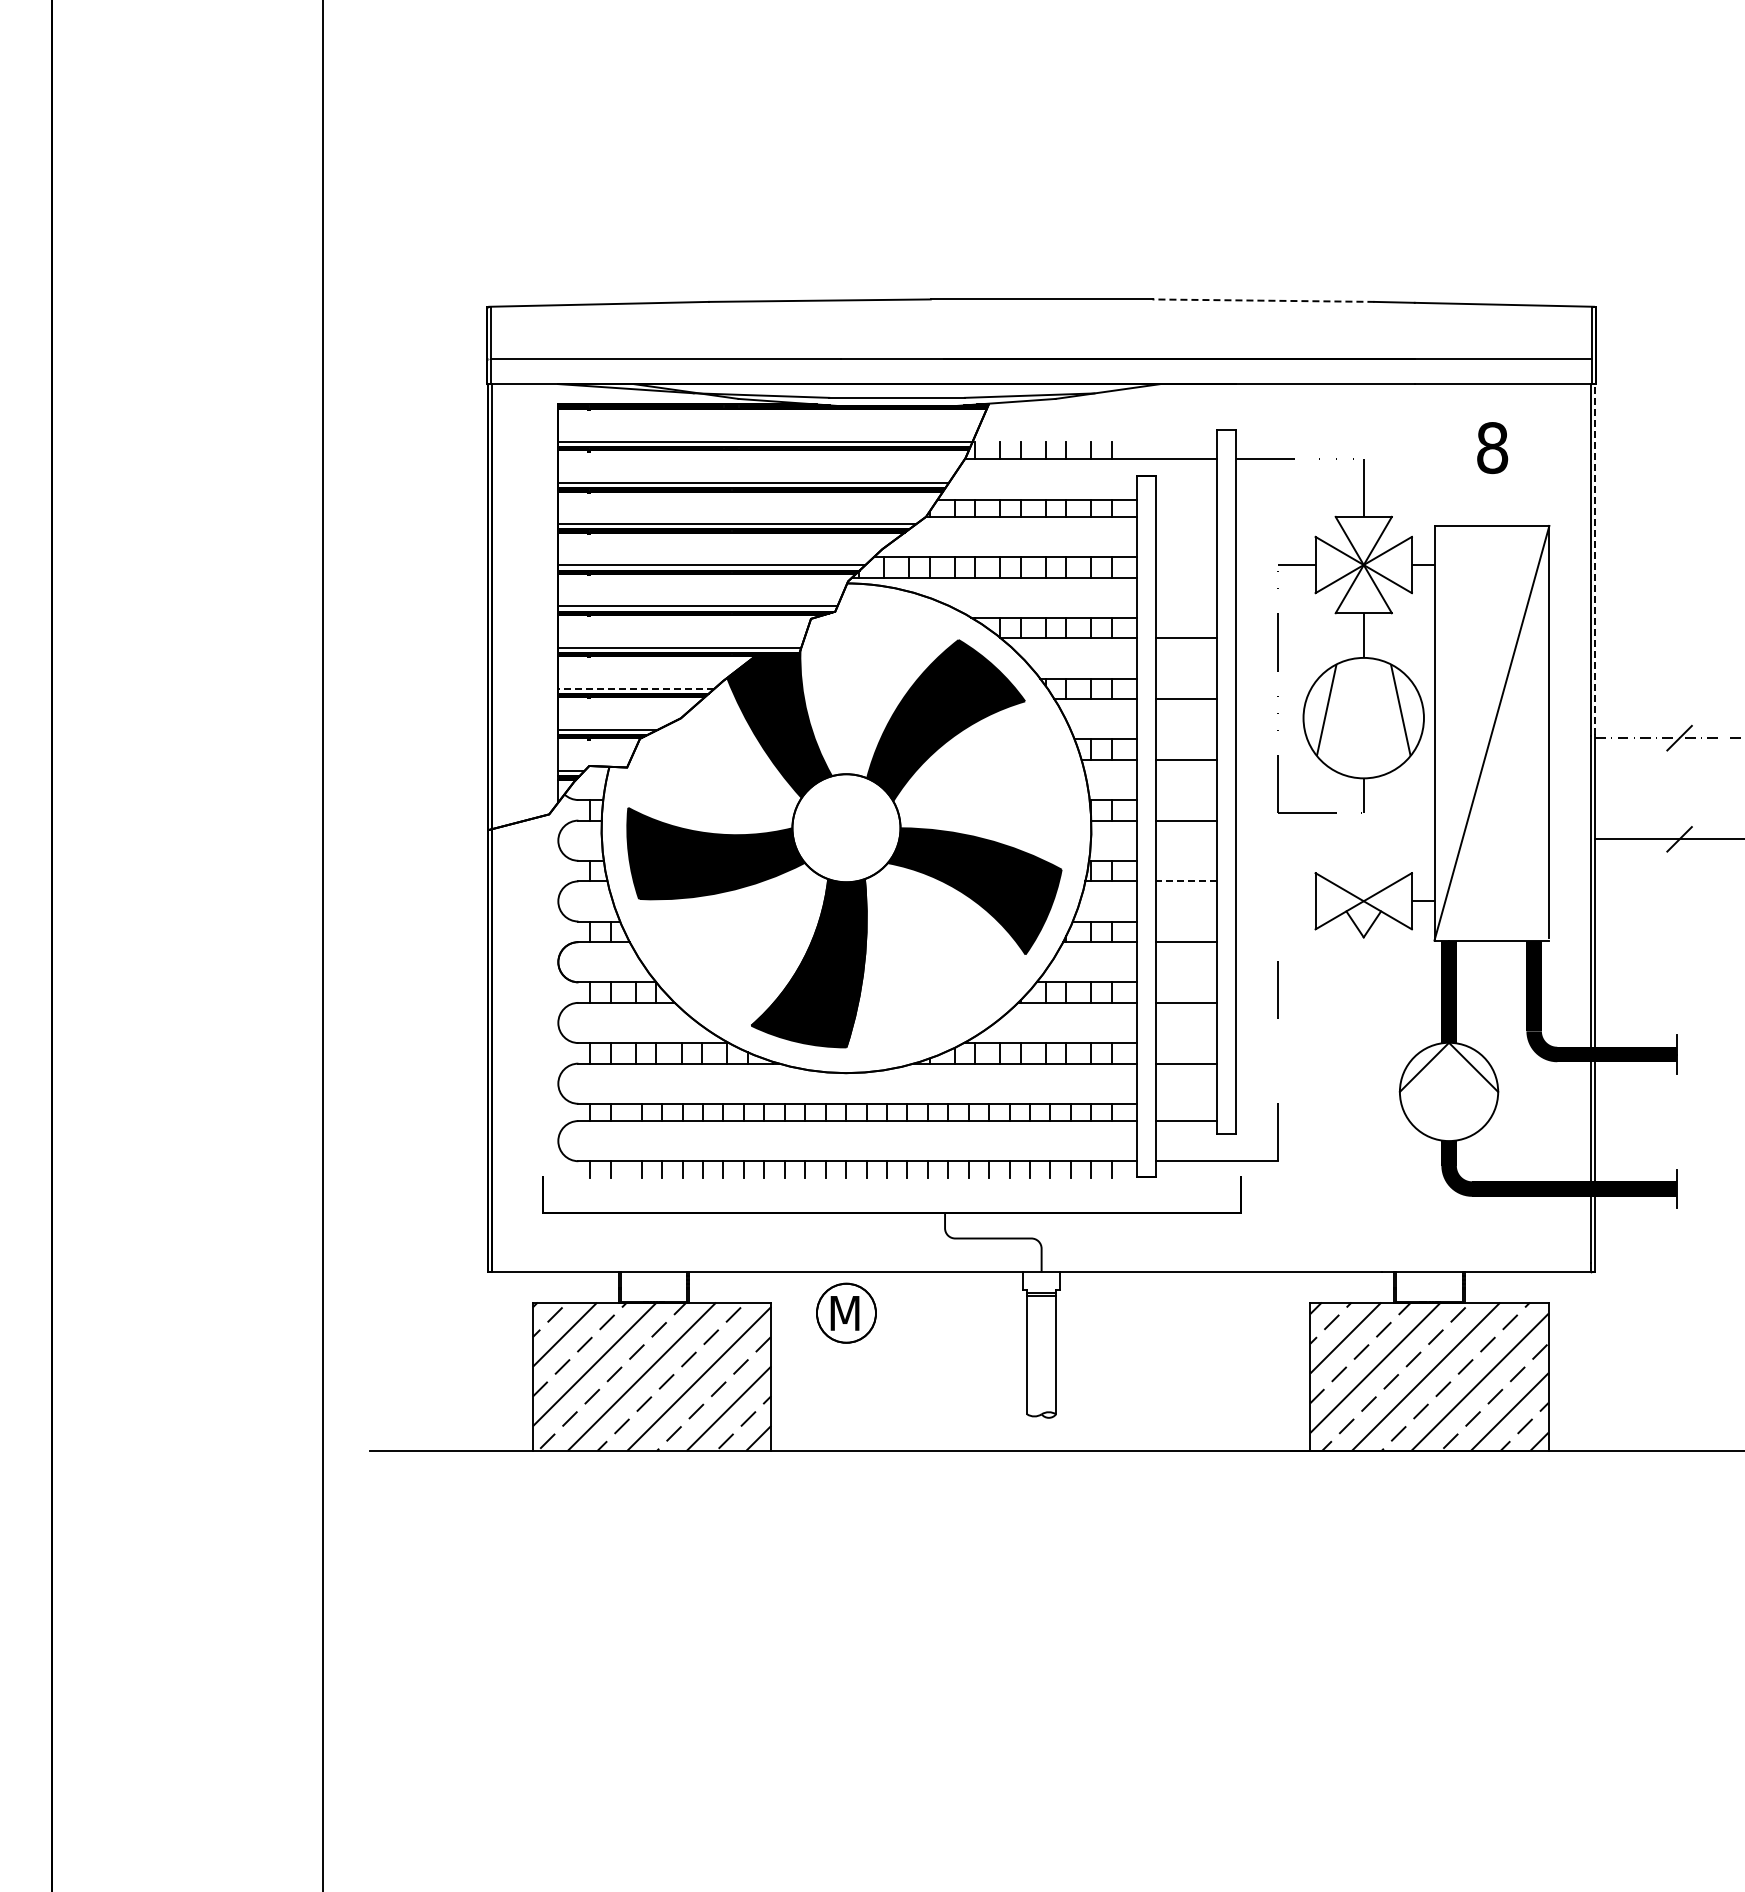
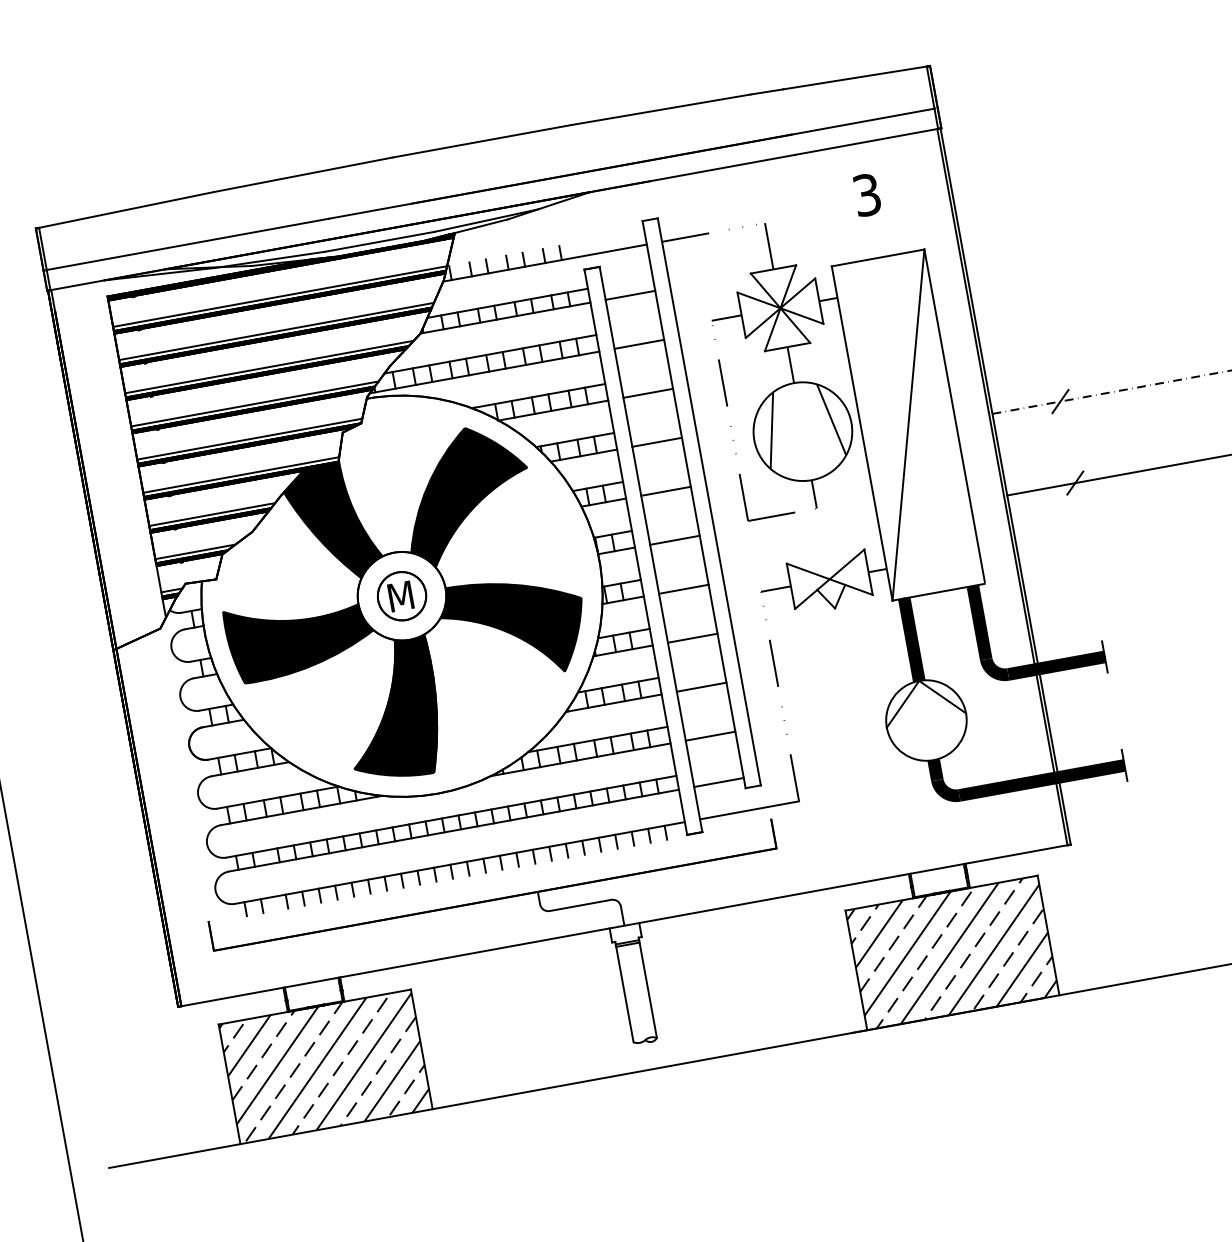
line: (1263, 300) -> (660, 109), dashed -> solid
text: (1492, 448) -> (867, 195), 8 -> 3
line: (1186, 516) -> (630, 295), added
line: (1595, 559) -> (966, 269), dashed -> solid
line: (1186, 577) -> (639, 344), added
line: (635, 688) -> (211, 514), dashed -> solid
line: (1186, 881) -> (683, 589), dashed -> solid
line: (1296, 901) -> (775, 589), added
part: (846, 1312) -> (401, 595), moved

